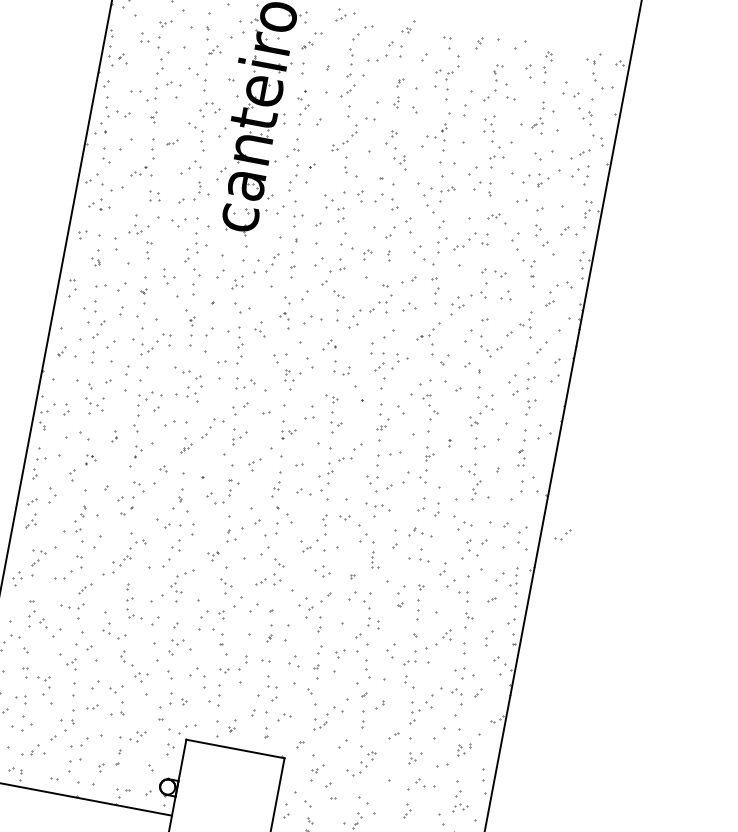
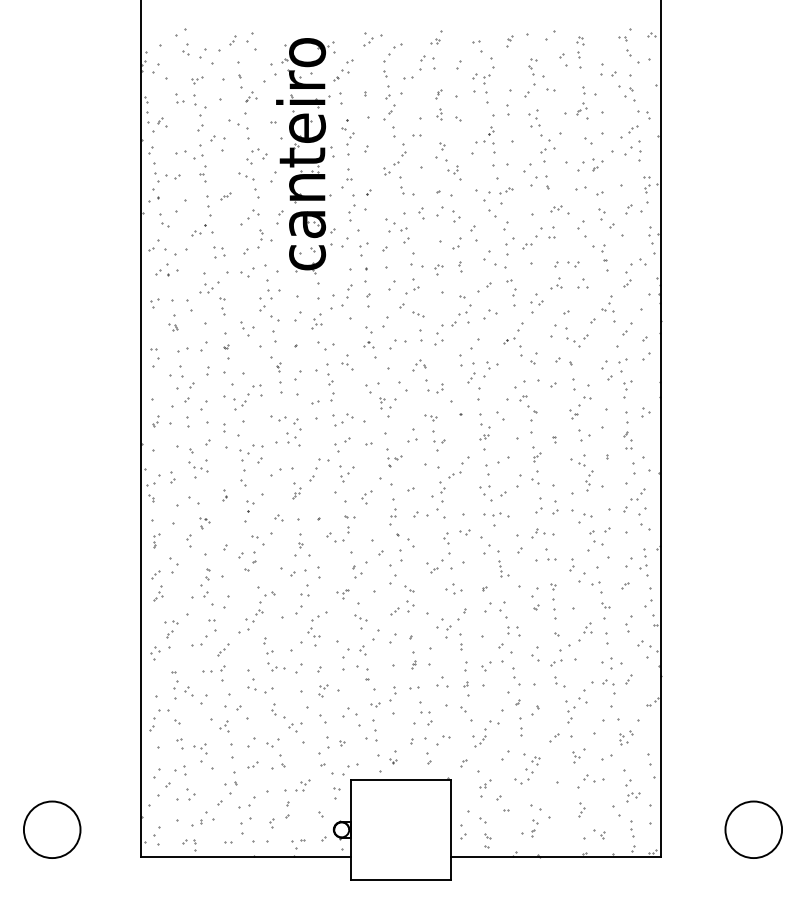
part: (307, 45) -> (341, 75), size x1.43
part: (152, 116) -> (202, 173), size x1.43
part: (480, 290) -> (556, 283), size x0.71
part: (543, 433) -> (645, 412), size x0.62
part: (39, 468) -> (156, 540), size x0.62
part: (562, 534) -> (637, 494), moved
part: (175, 646) -> (323, 690), size x0.71
part: (25, 724) -> (190, 794), size x0.71

